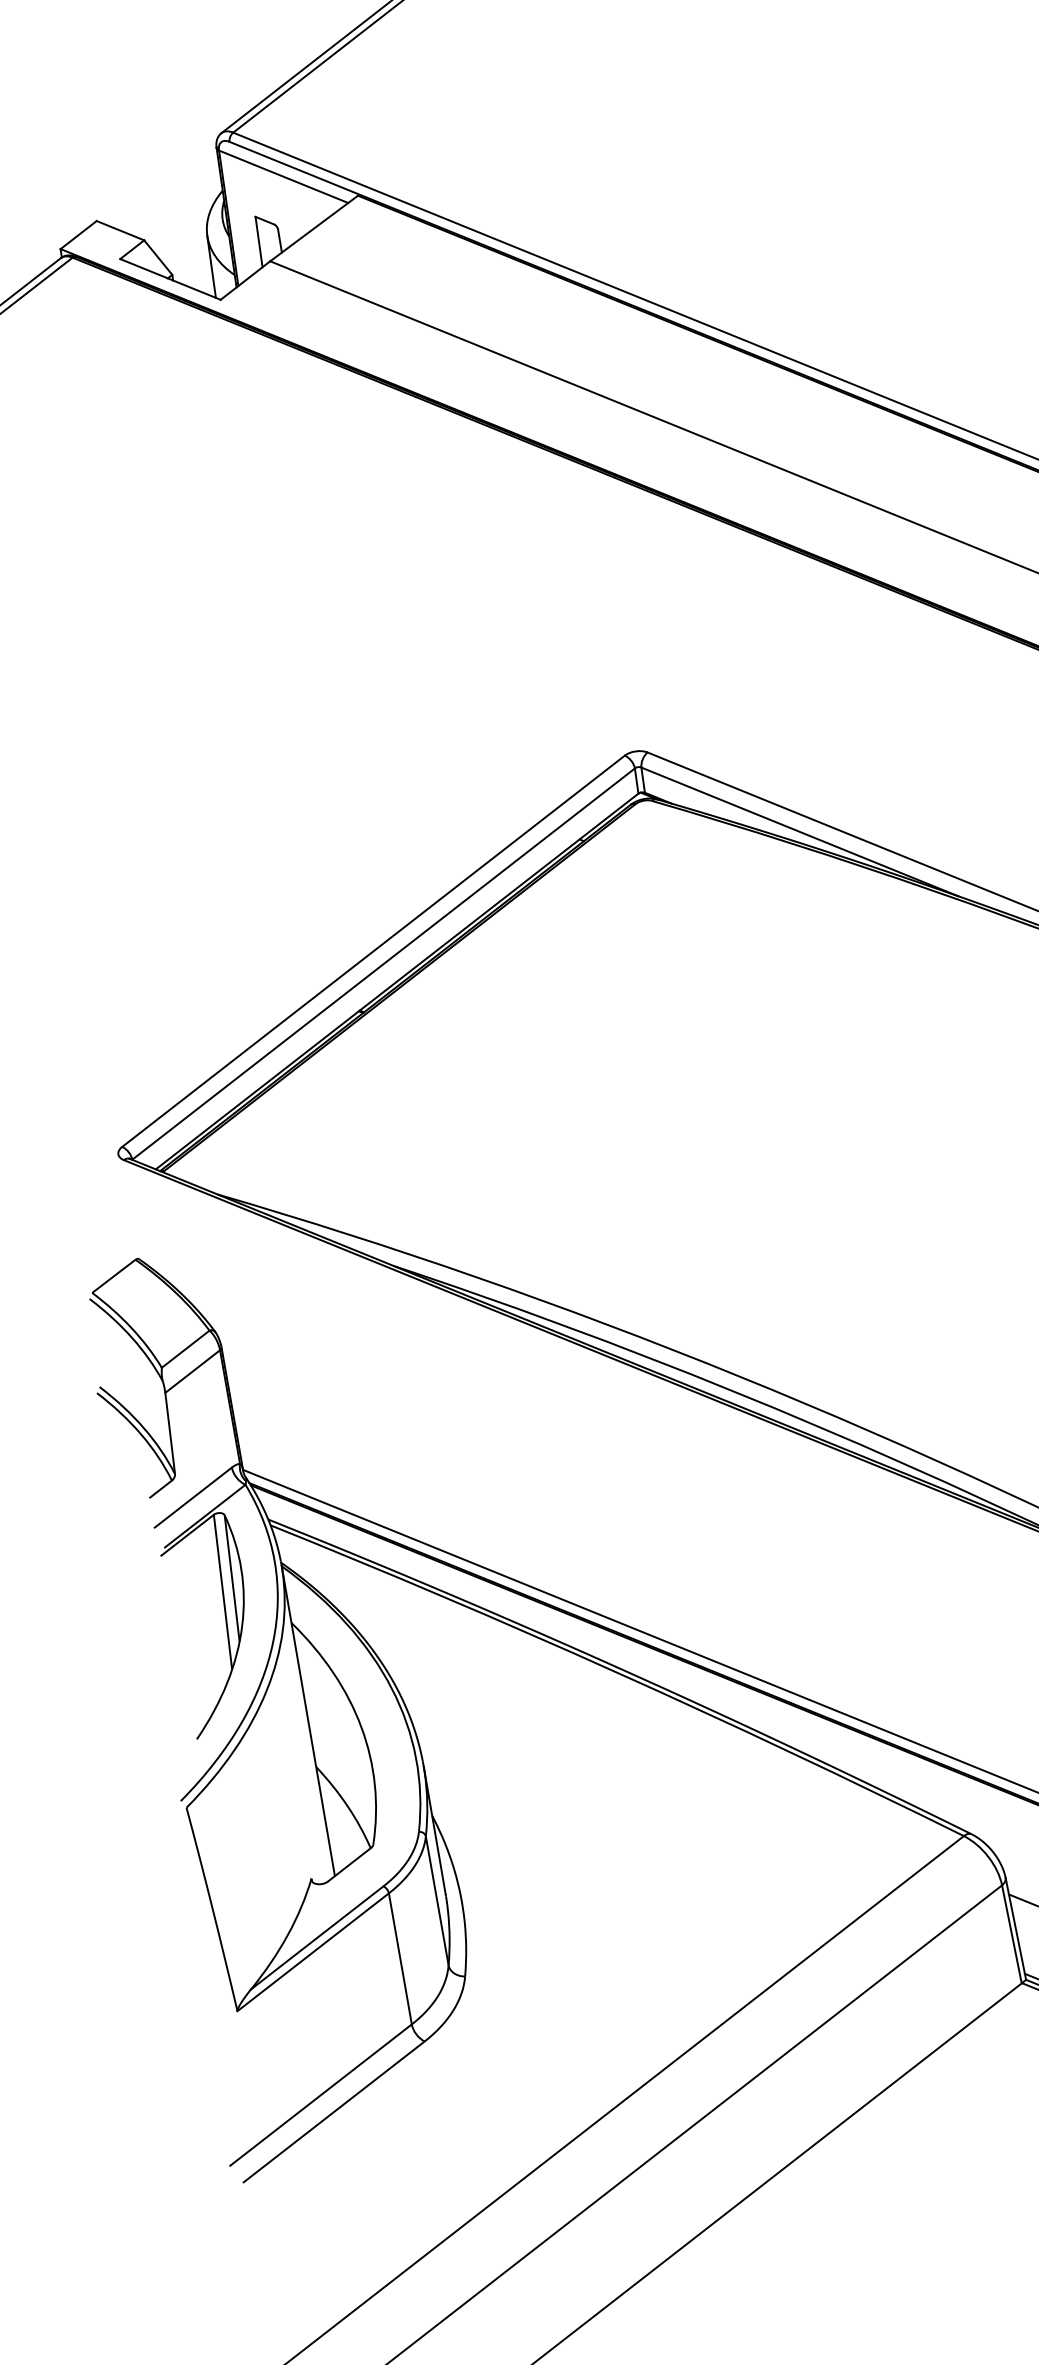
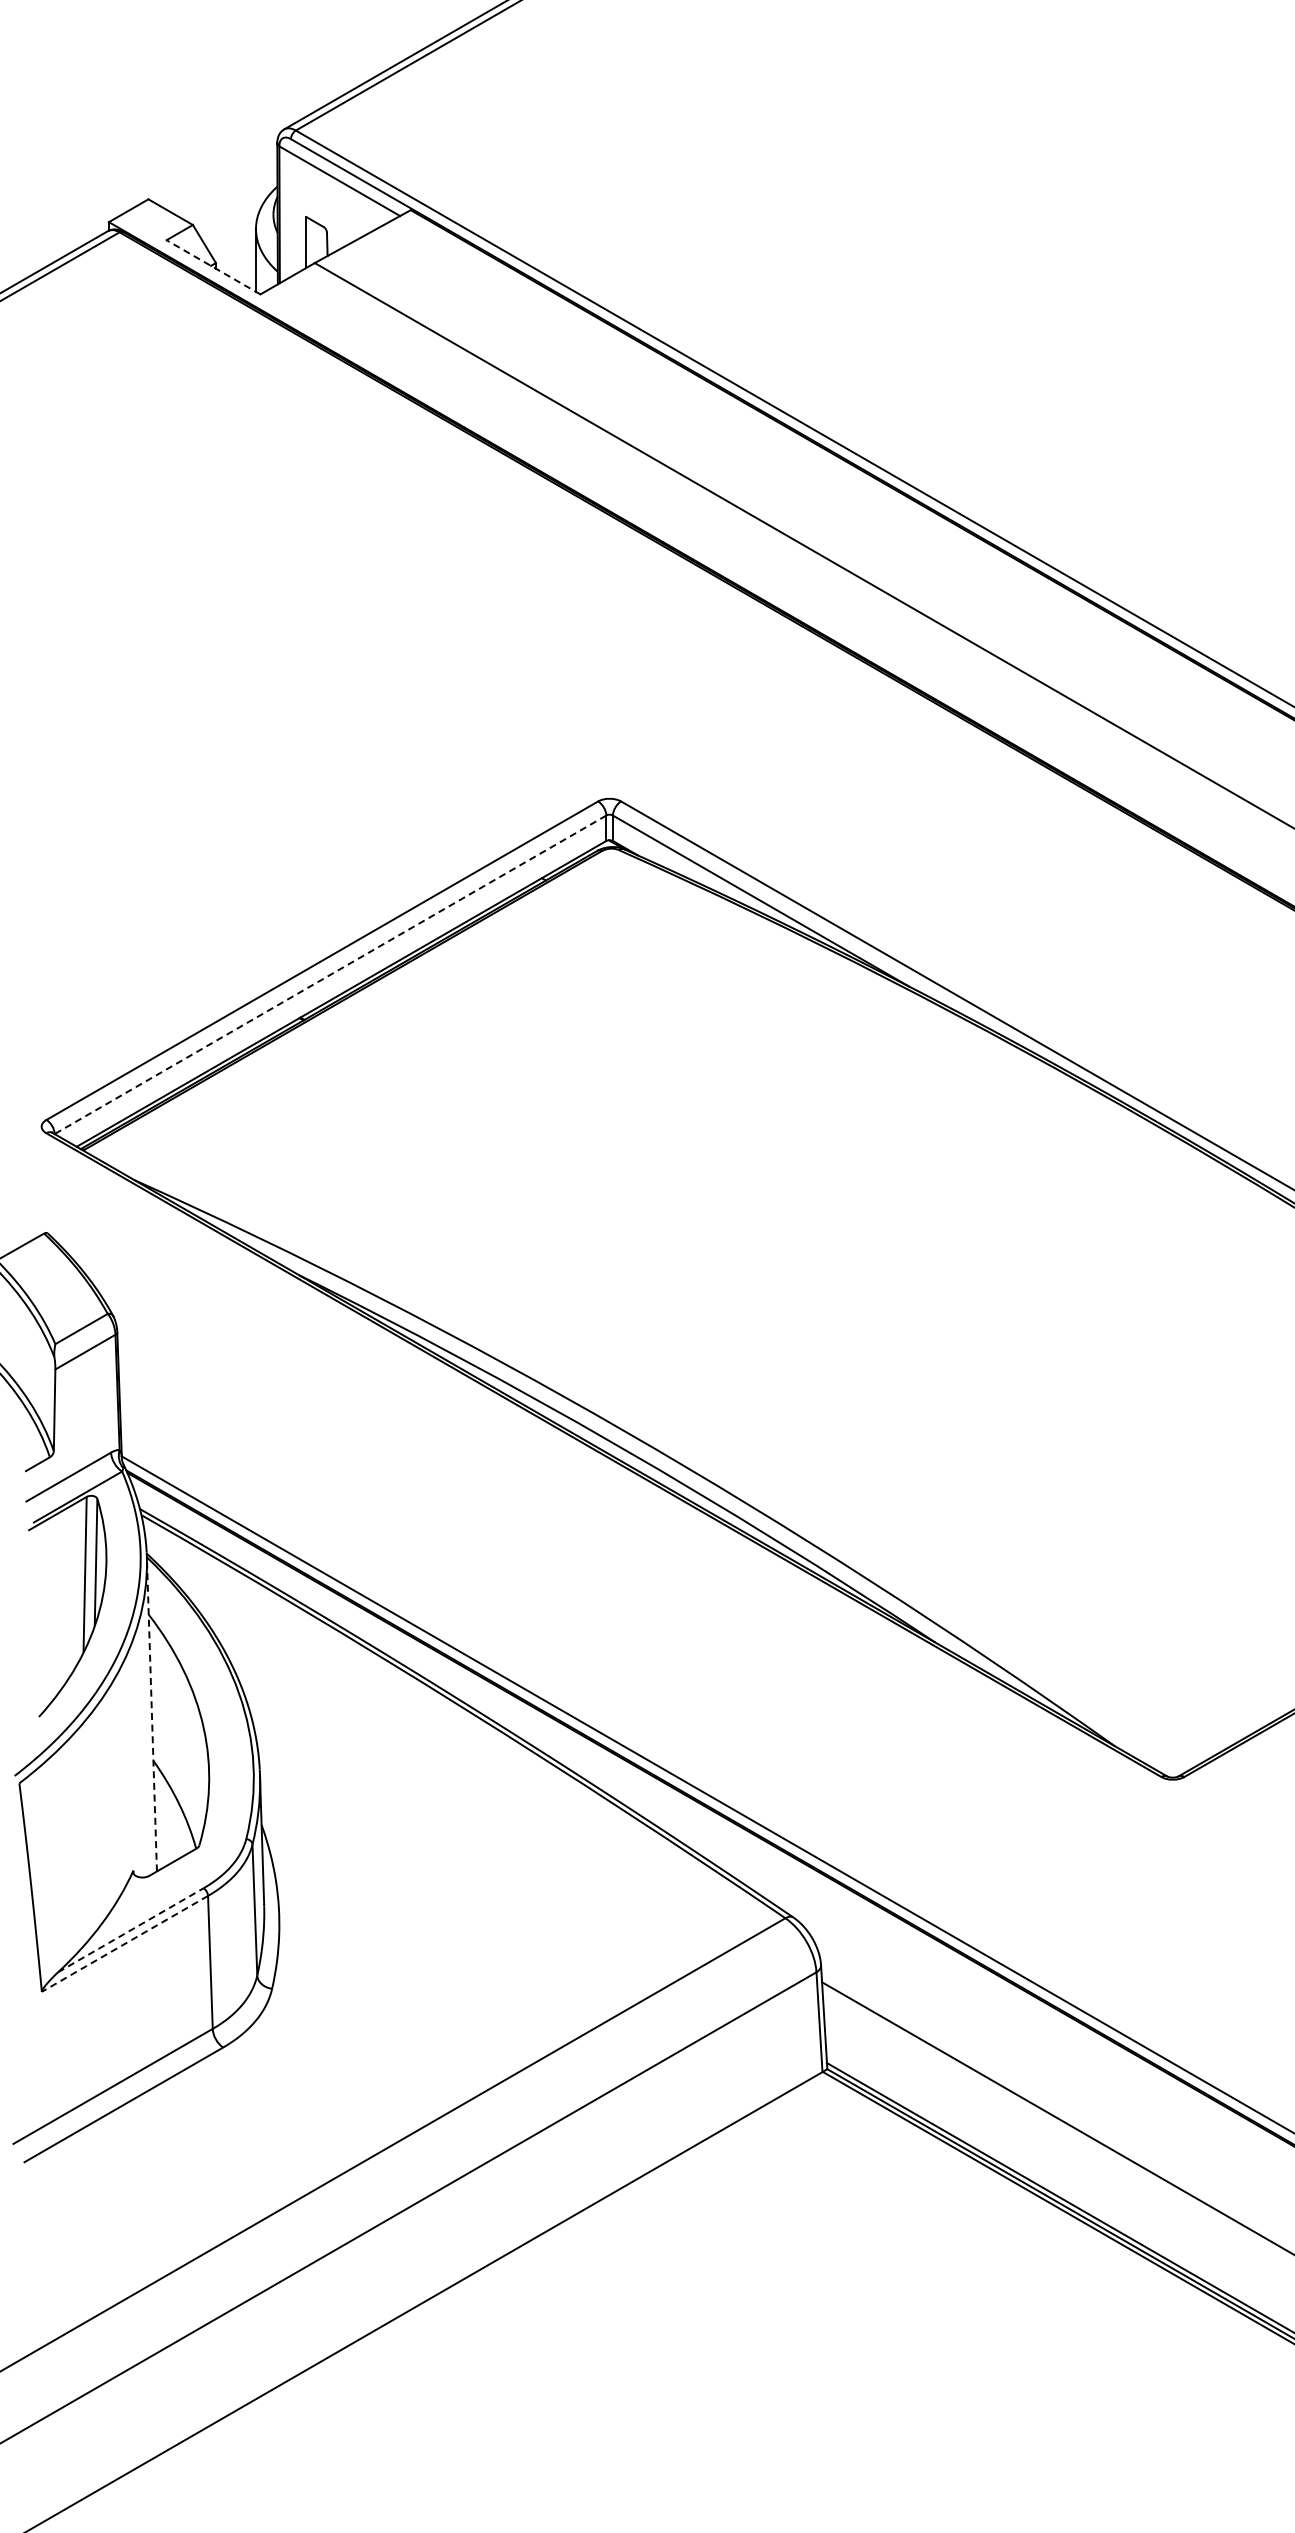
line: (170, 279) -> (213, 267), solid -> dashed
line: (383, 963) -> (330, 974), solid -> dashed
line: (307, 1720) -> (151, 1713), solid -> dashed
line: (317, 1938) -> (131, 1930), solid -> dashed
line: (312, 1951) -> (124, 1943), solid -> dashed

